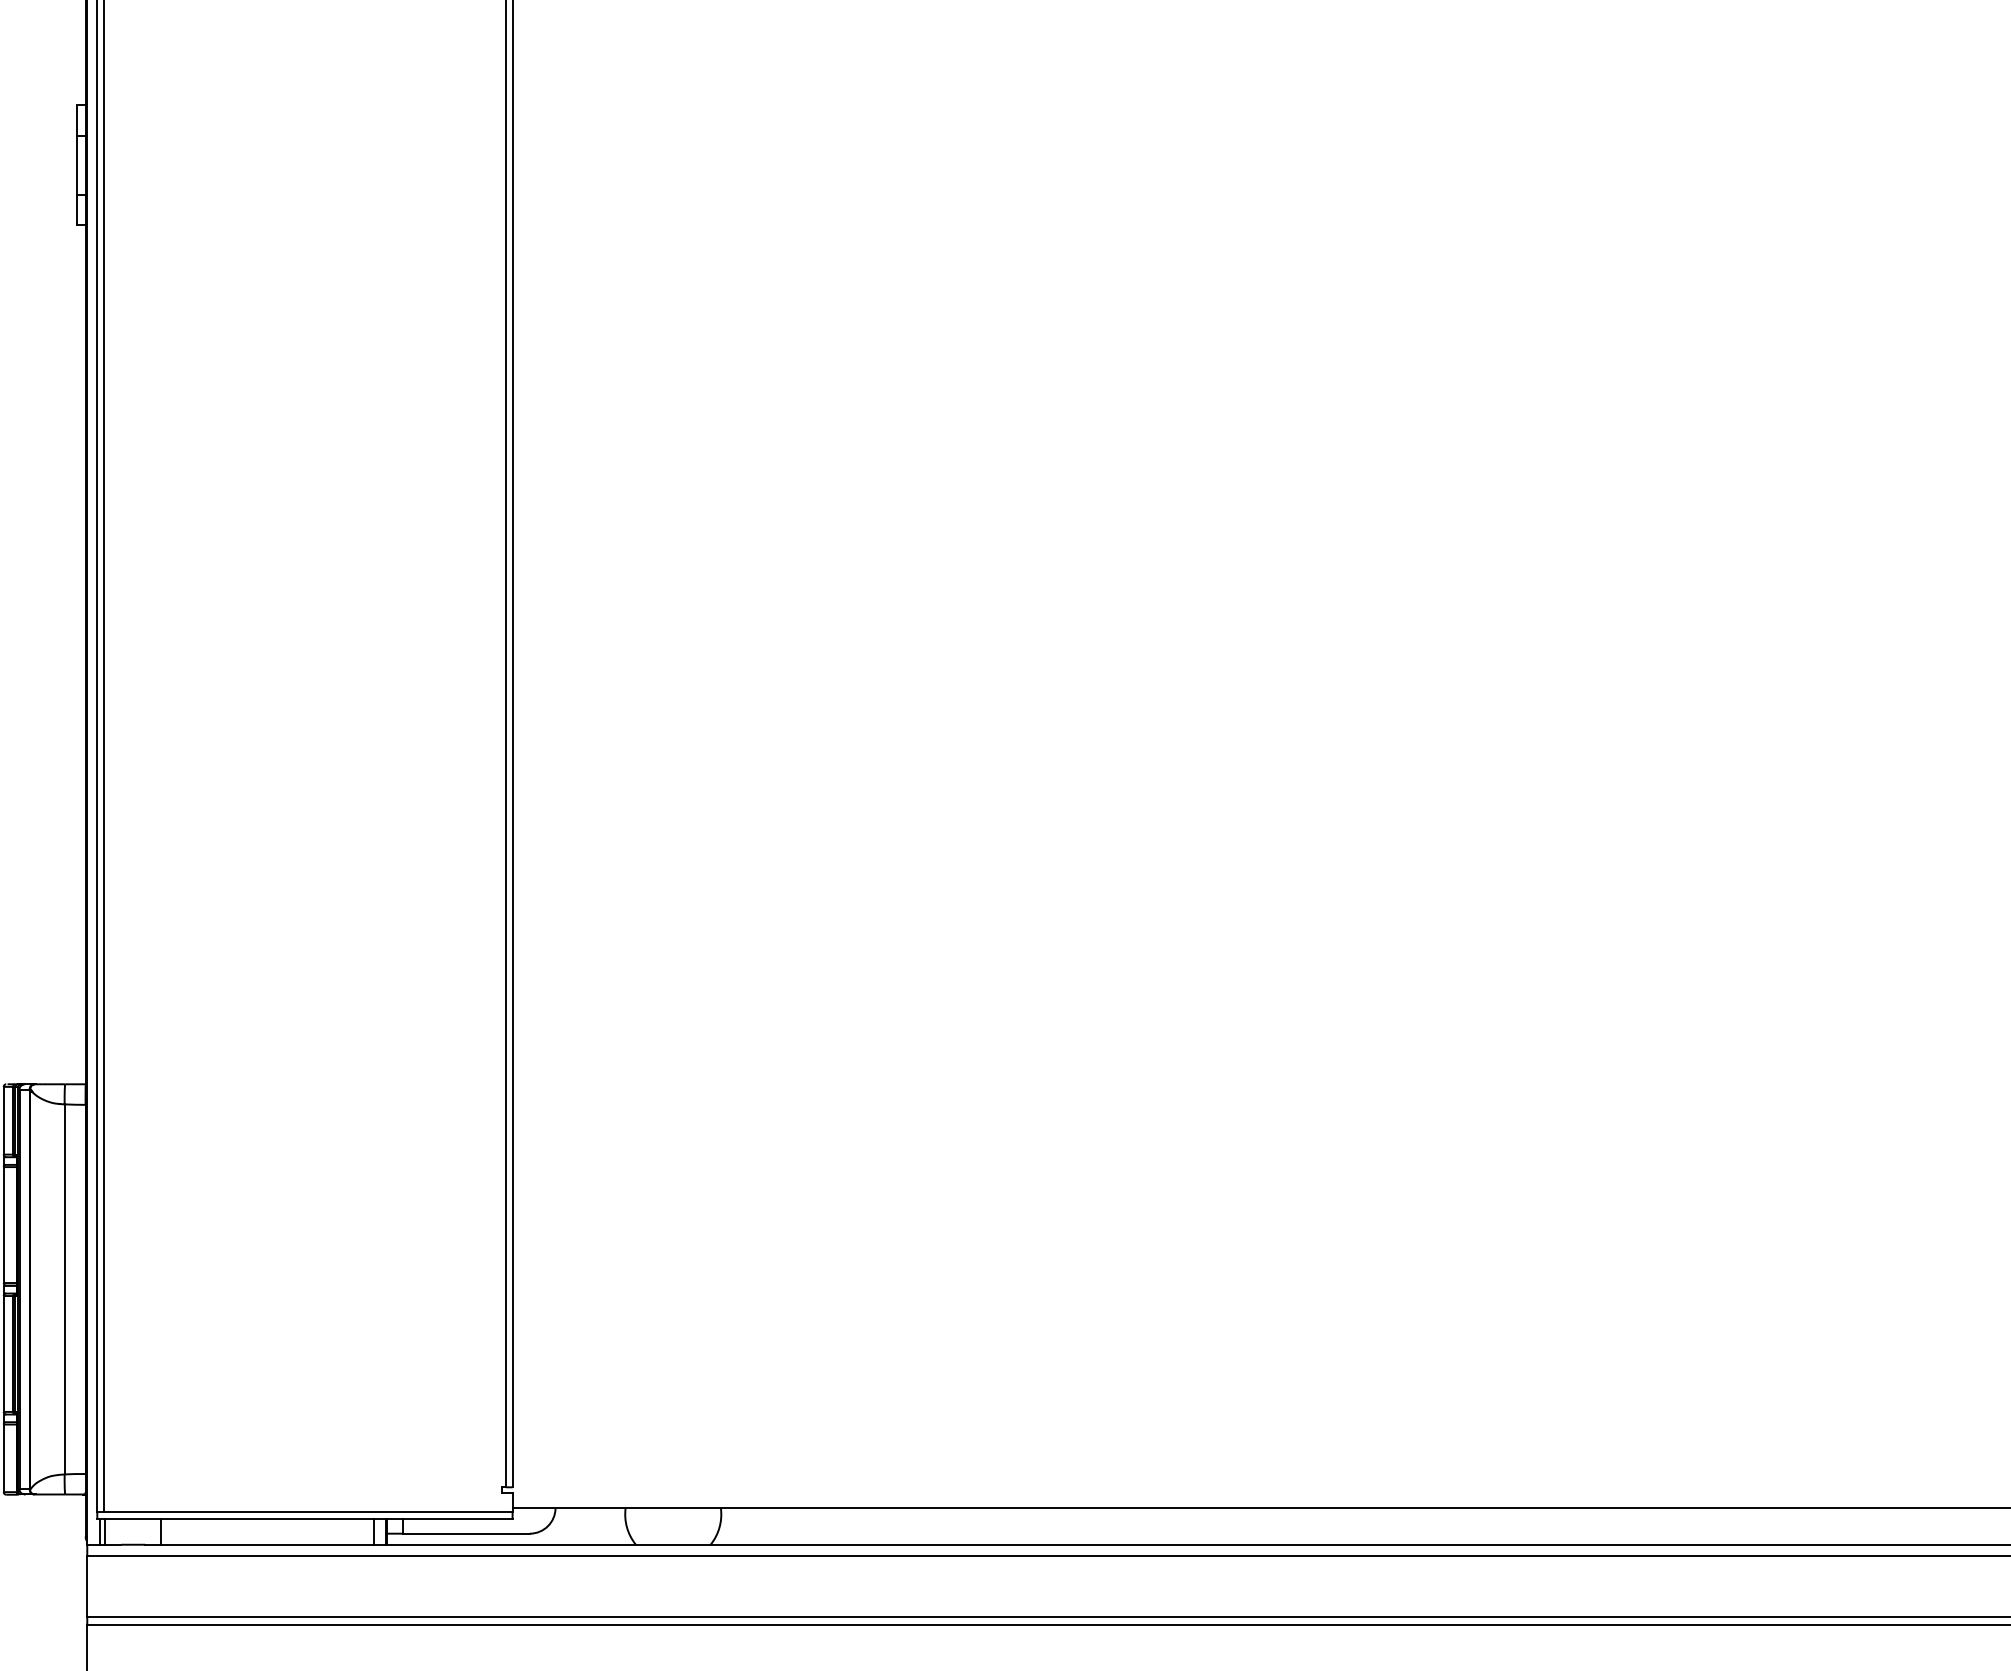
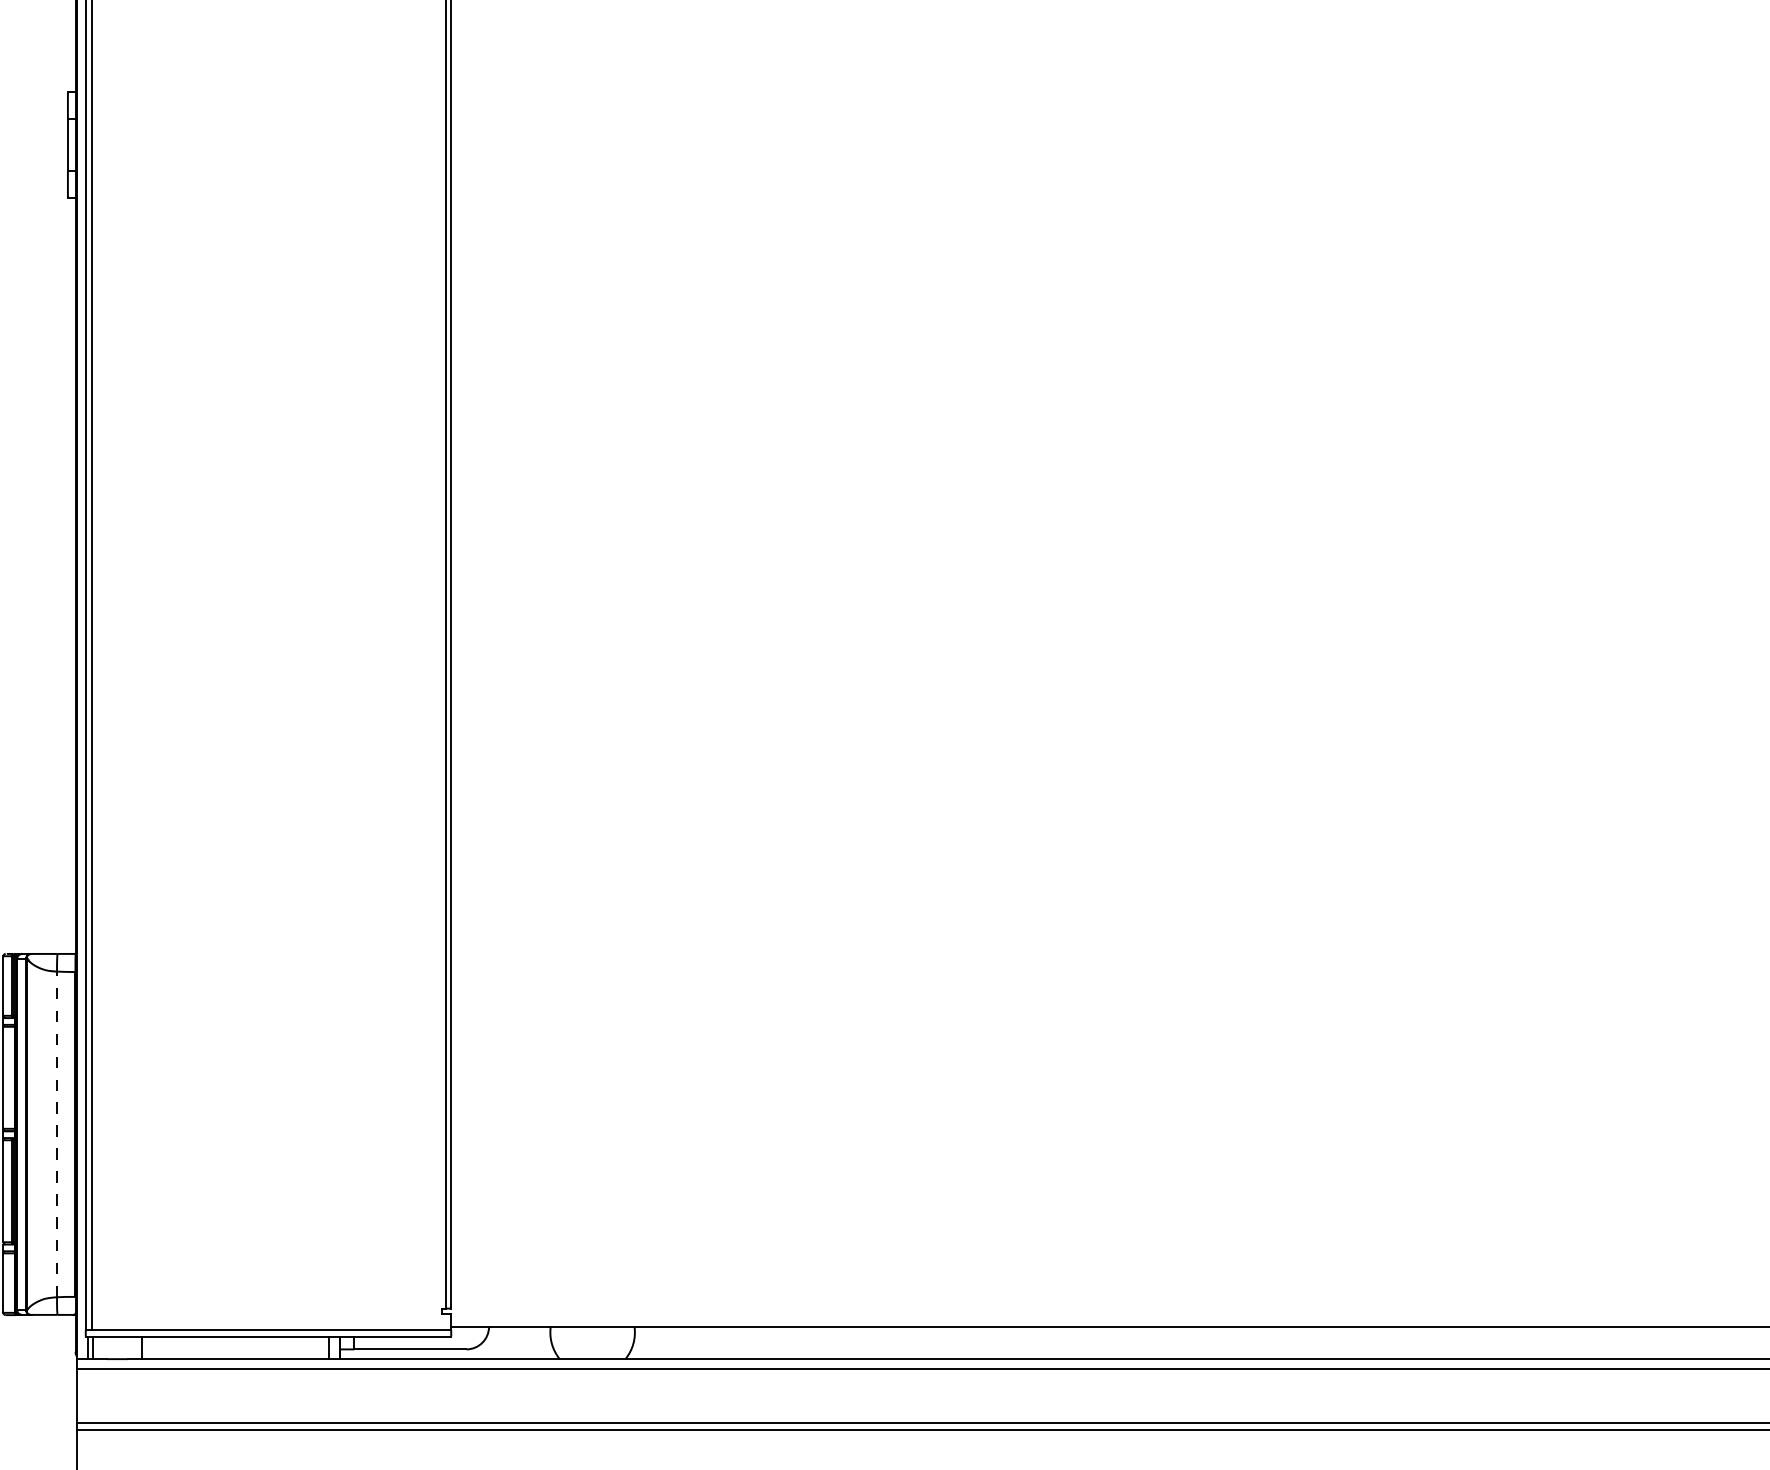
line: (64, 1288) -> (56, 1133), solid -> dashed

